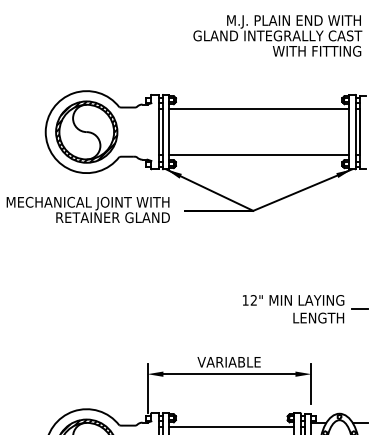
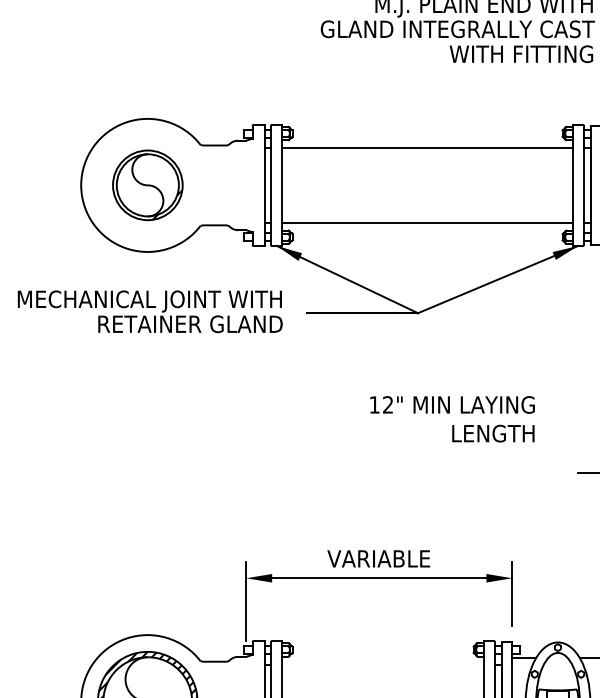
part: (86, 131) -> (147, 184), size x0.7
text: (293, 309) -> (452, 419), moved
line: (231, 427) -> (382, 664), removed

